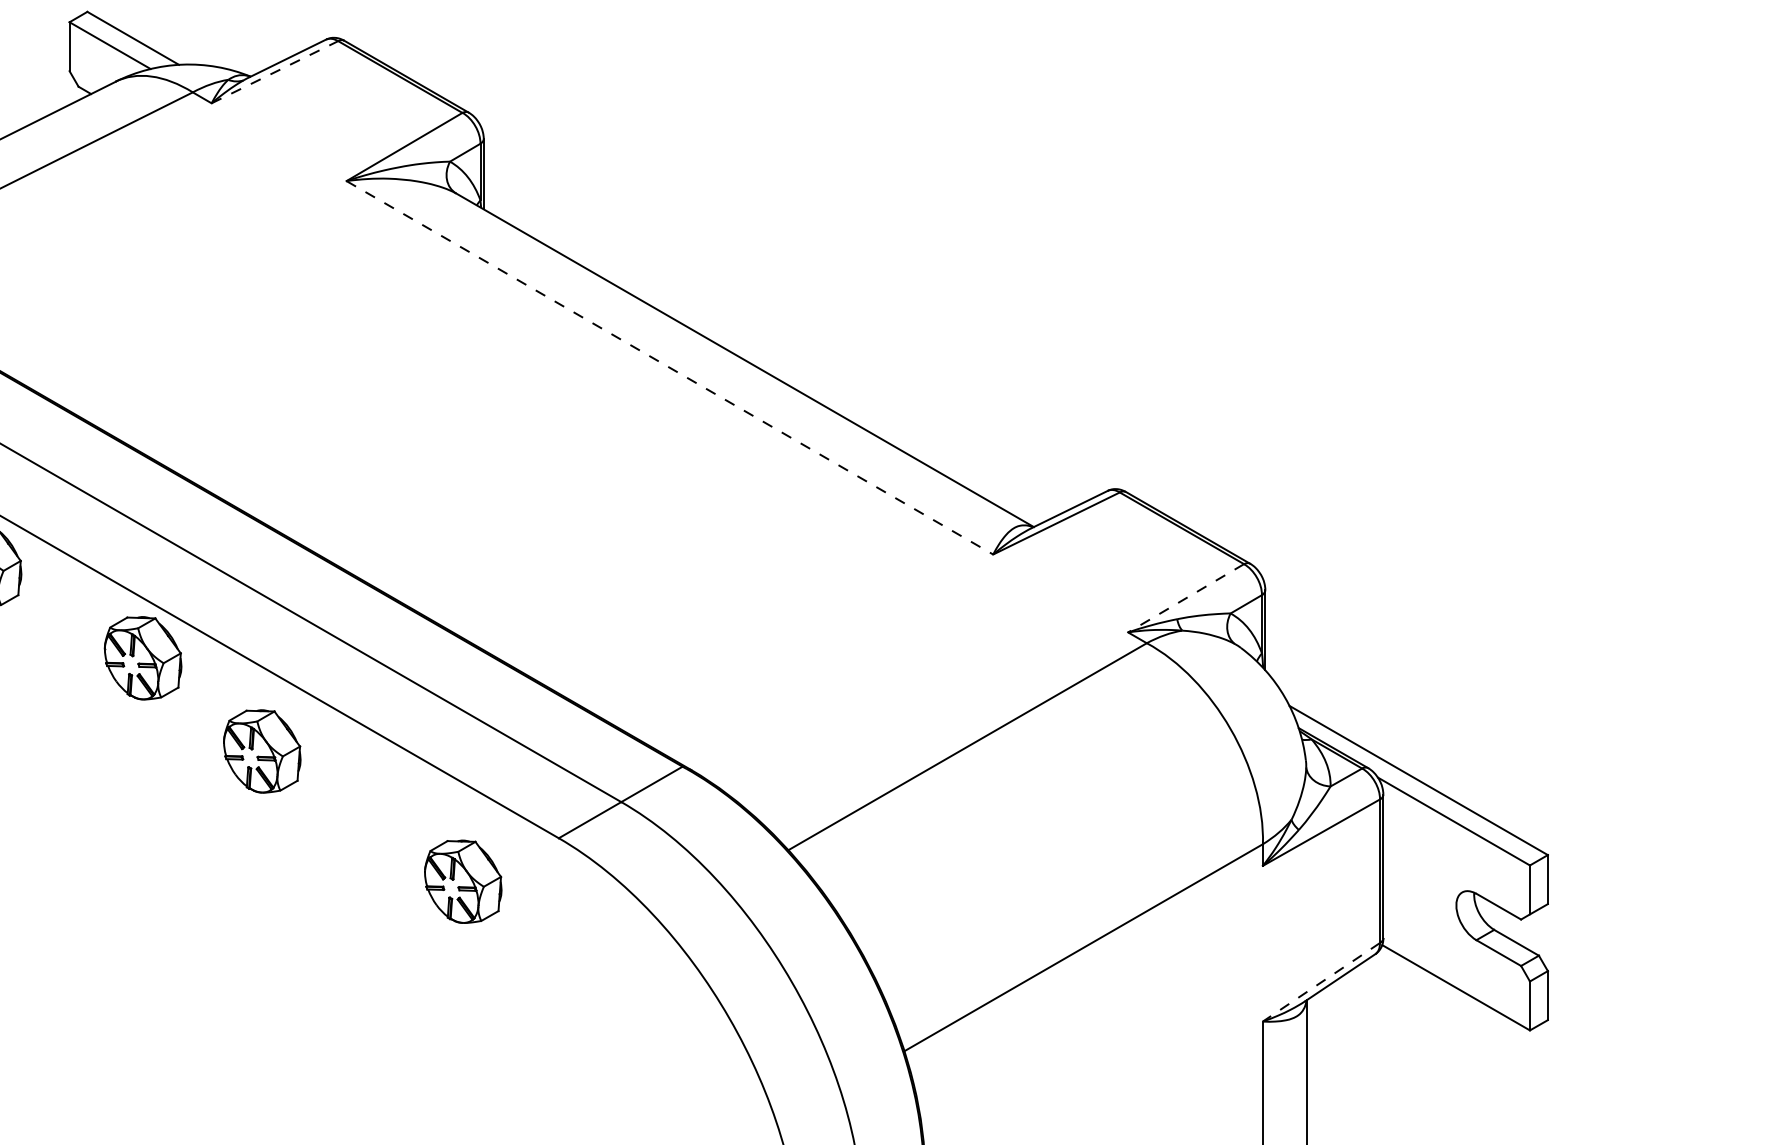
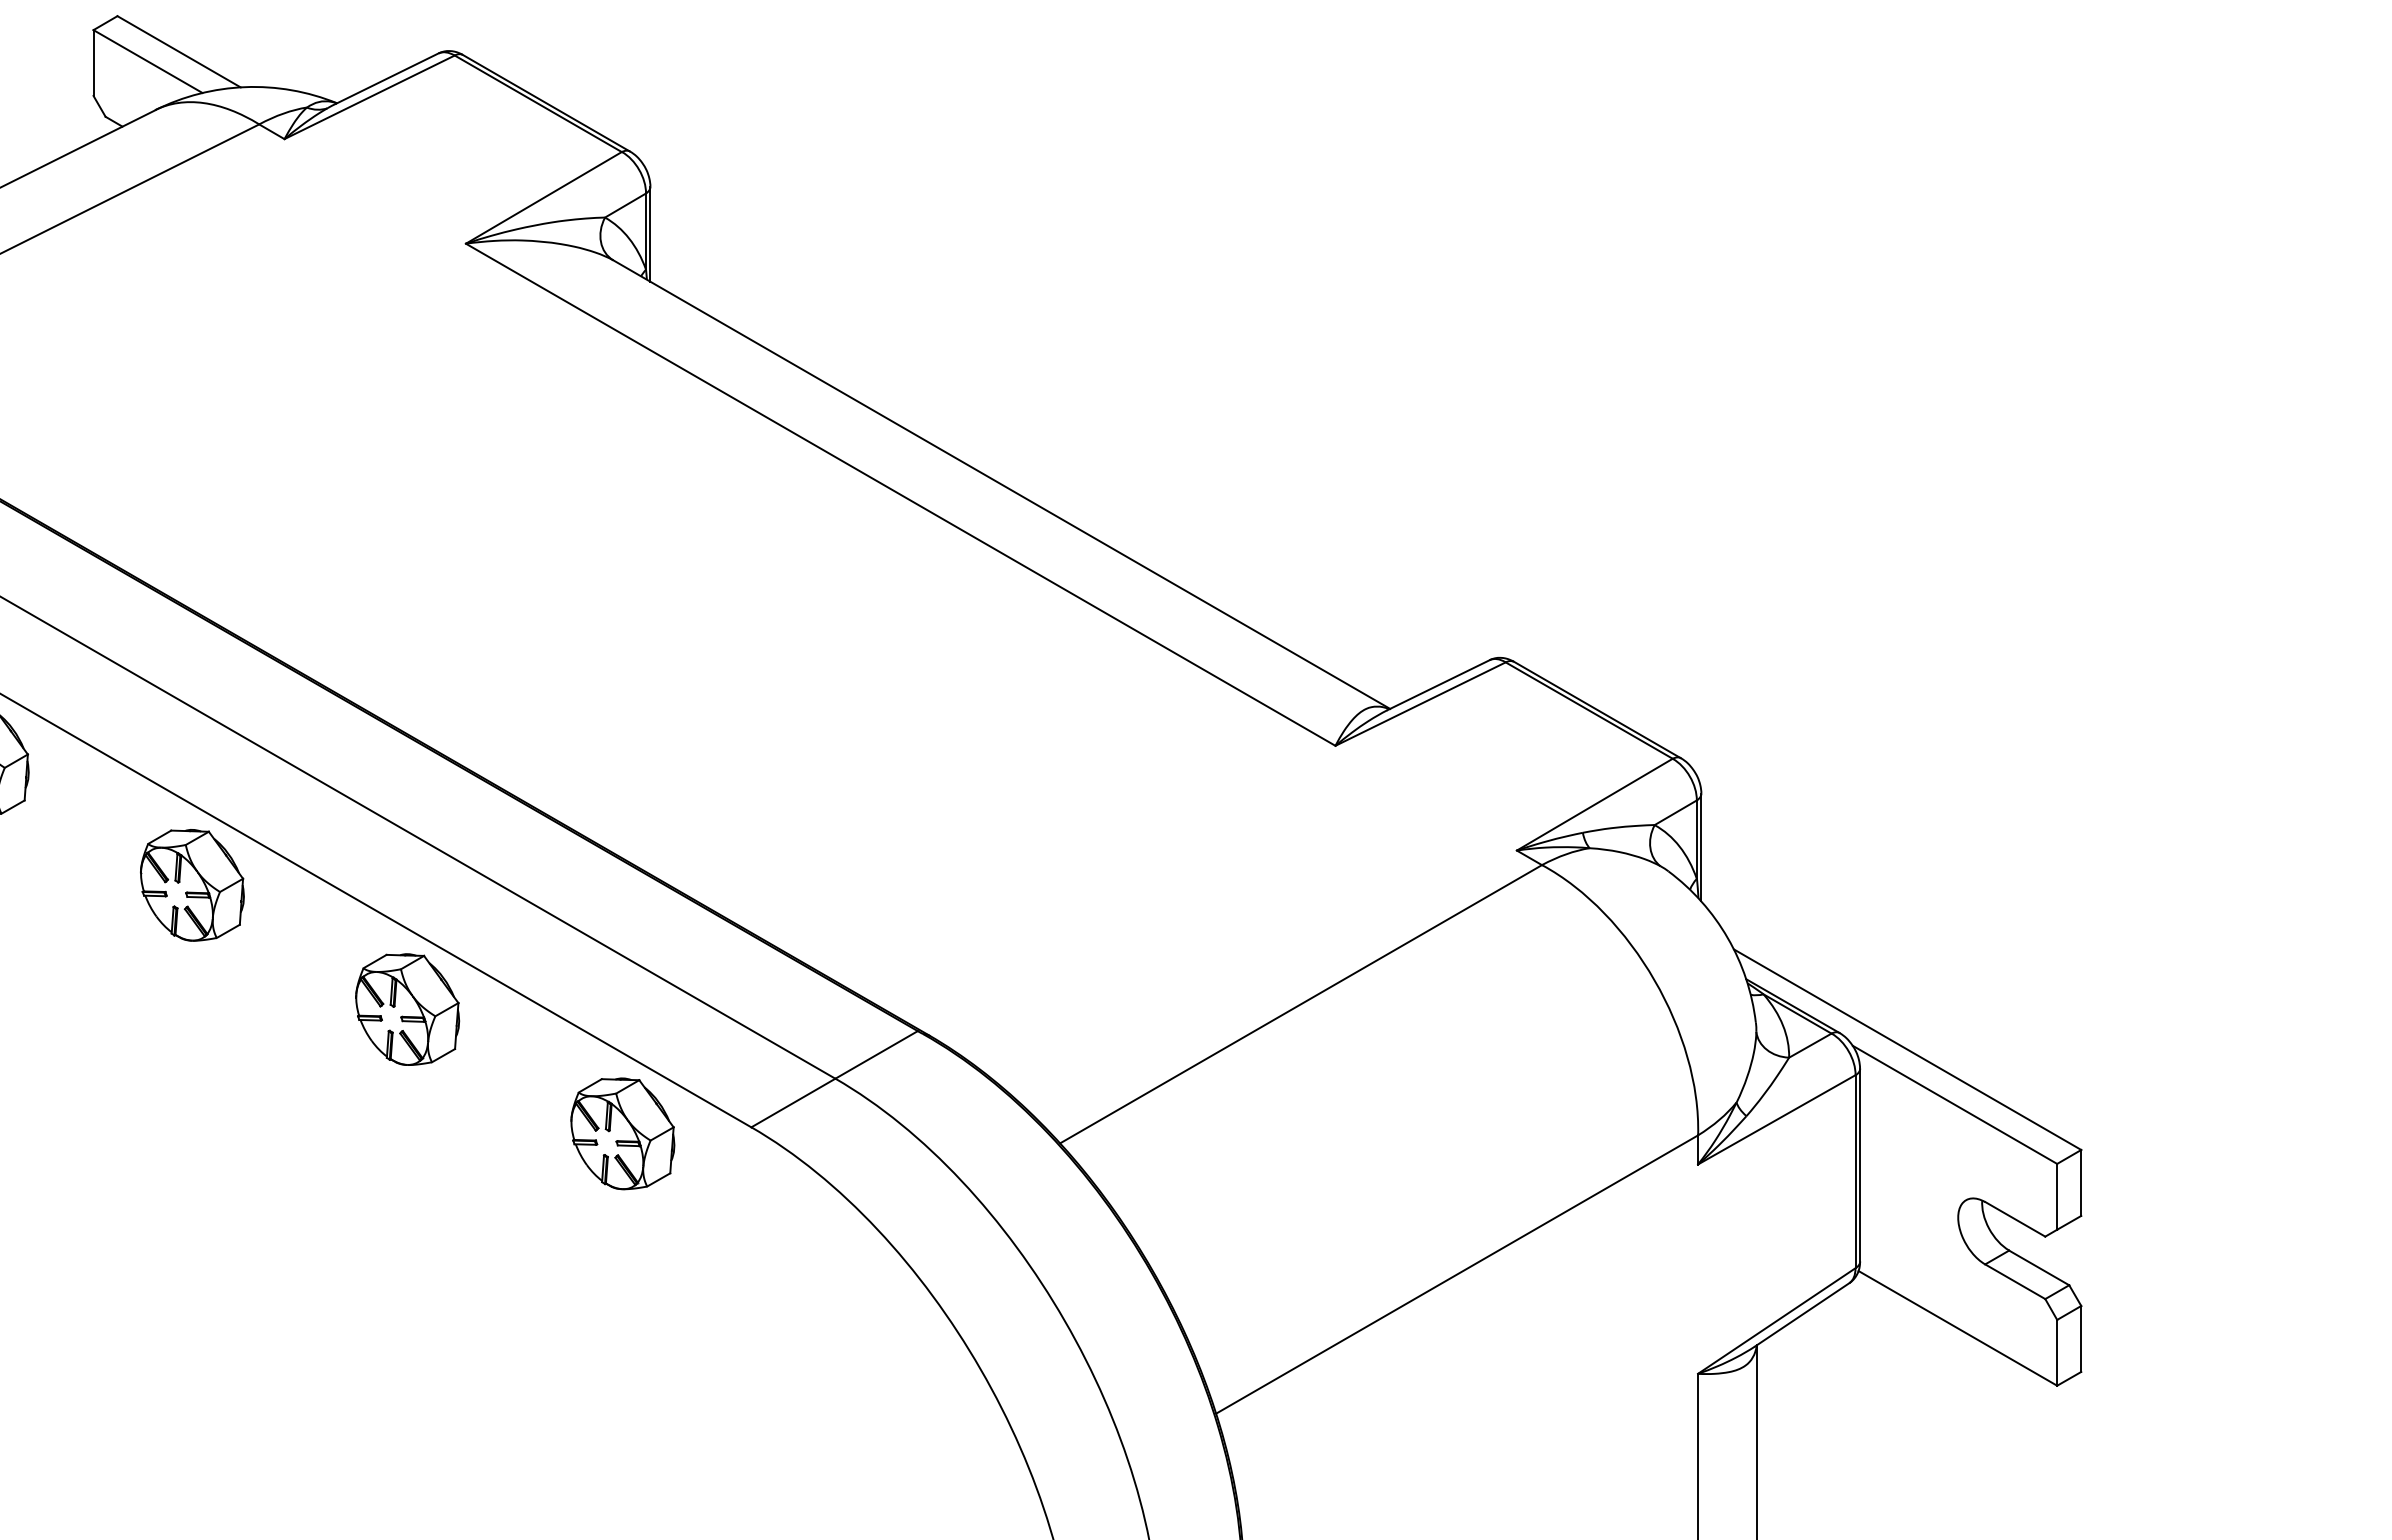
line: (274, 72) -> (369, 97), dashed -> solid
line: (670, 368) -> (901, 495), dashed -> solid
line: (1185, 598) -> (1594, 804), dashed -> solid
part: (262, 751) -> (407, 1009), moved
part: (462, 881) -> (622, 1133), moved
line: (1321, 982) -> (1776, 1321), dashed -> solid

